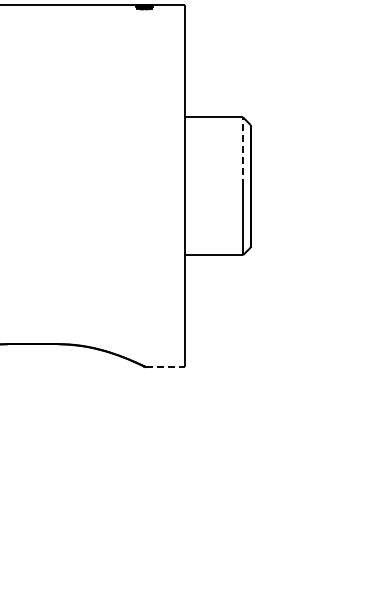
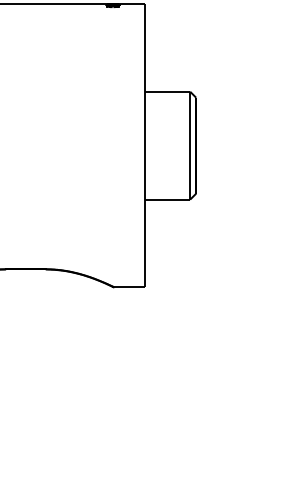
line: (243, 151) -> (190, 118), dashed -> solid
line: (165, 367) -> (129, 287), dashed -> solid

